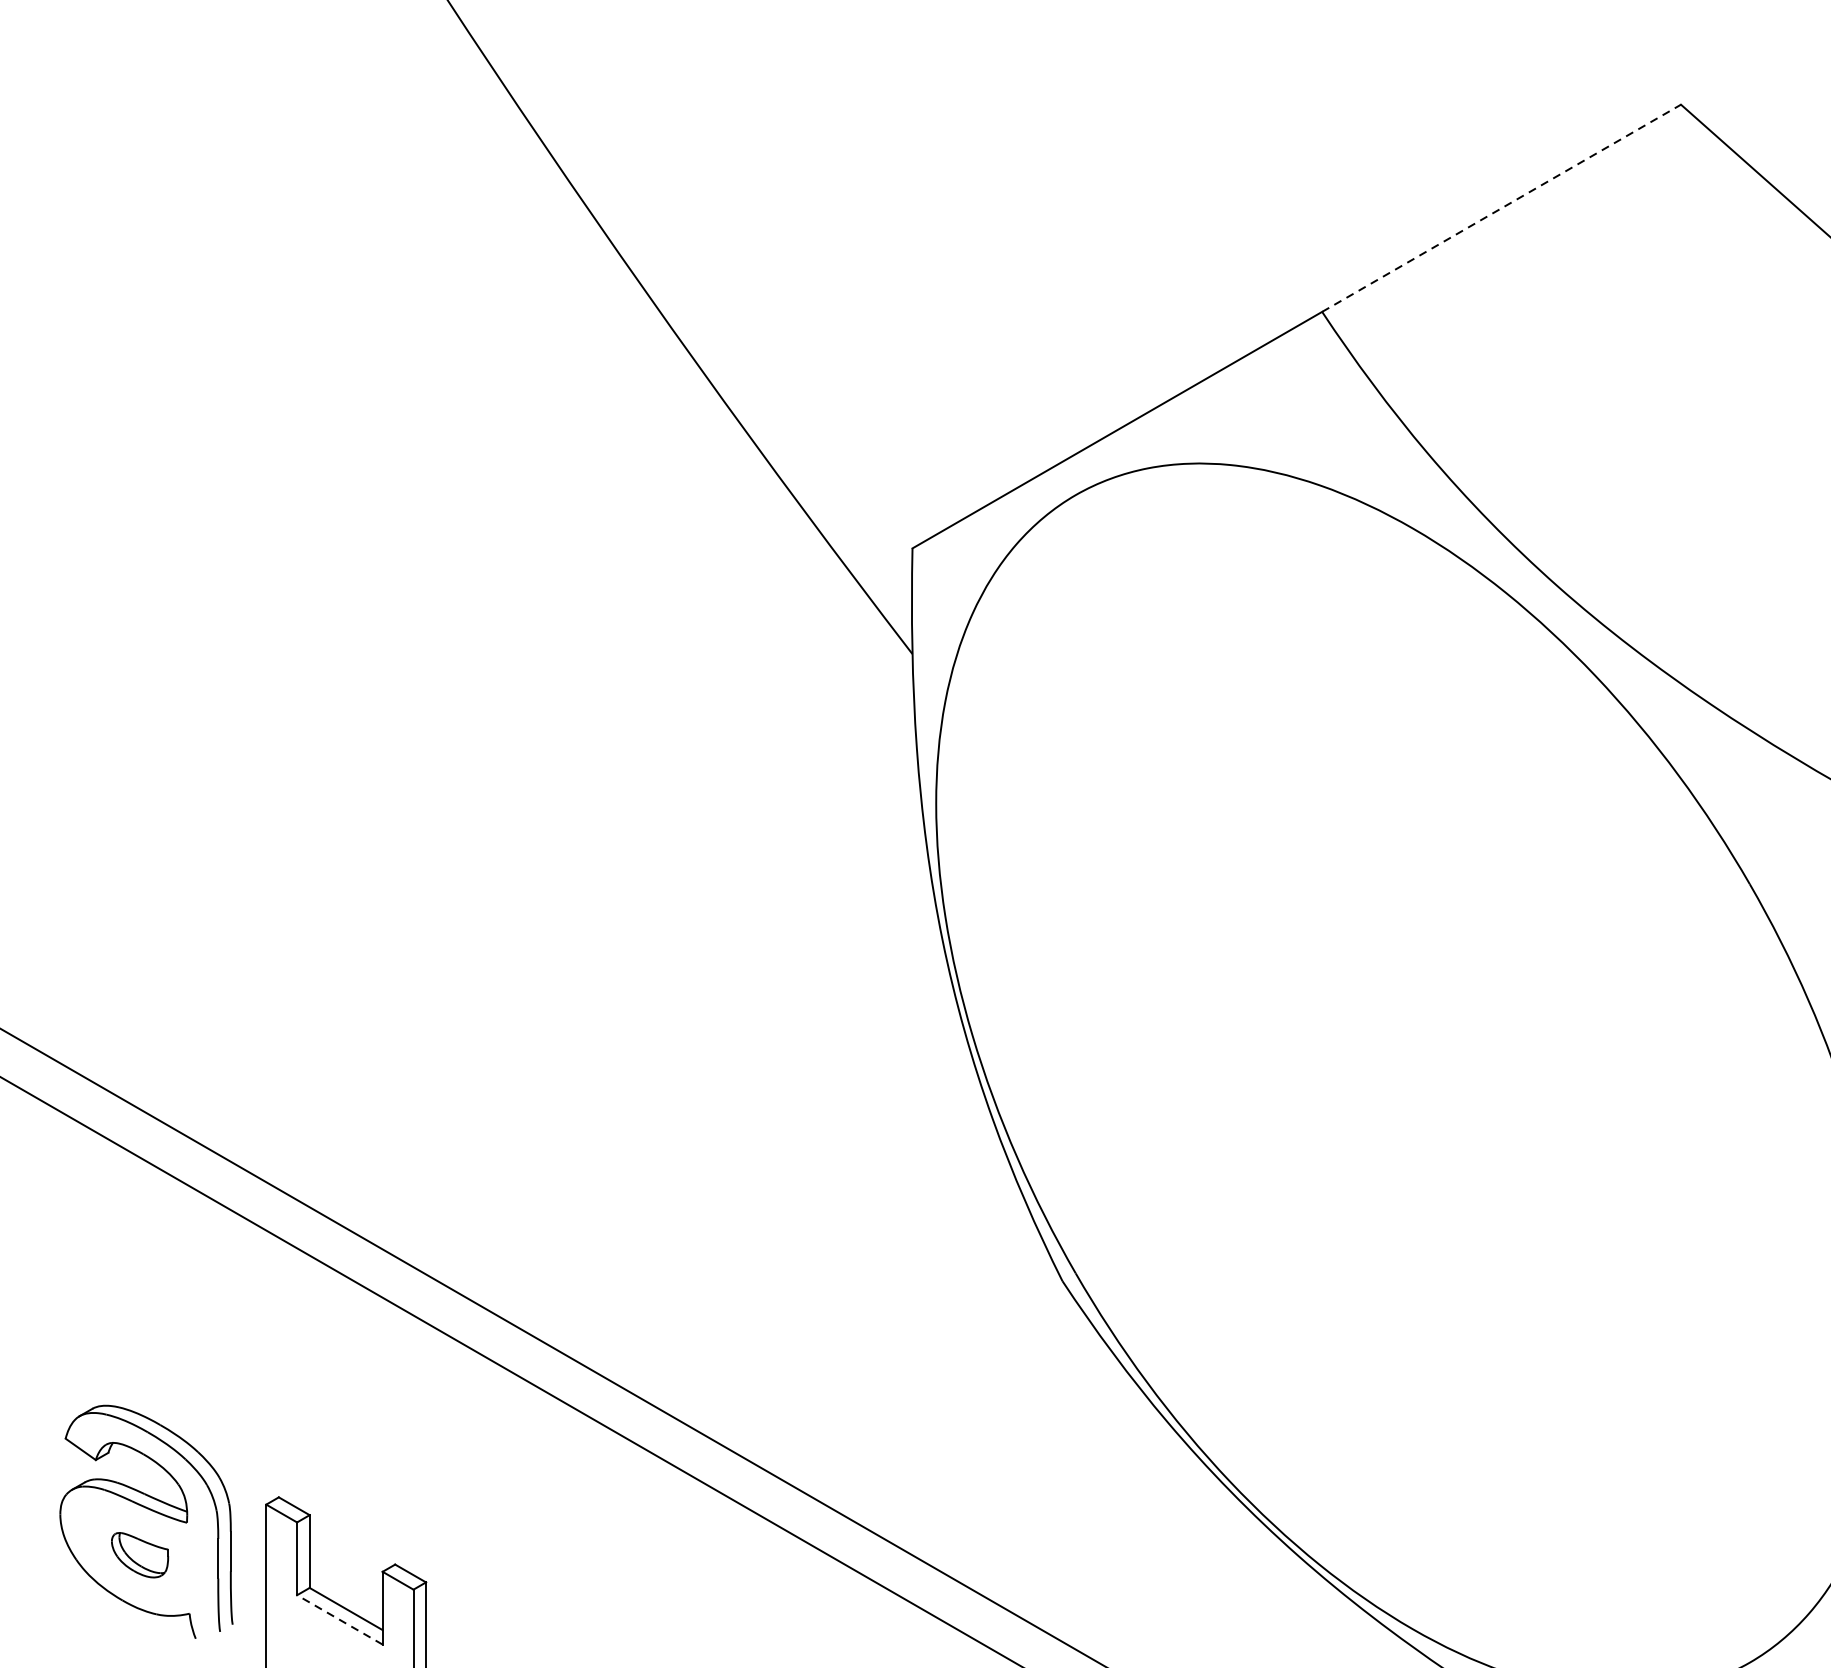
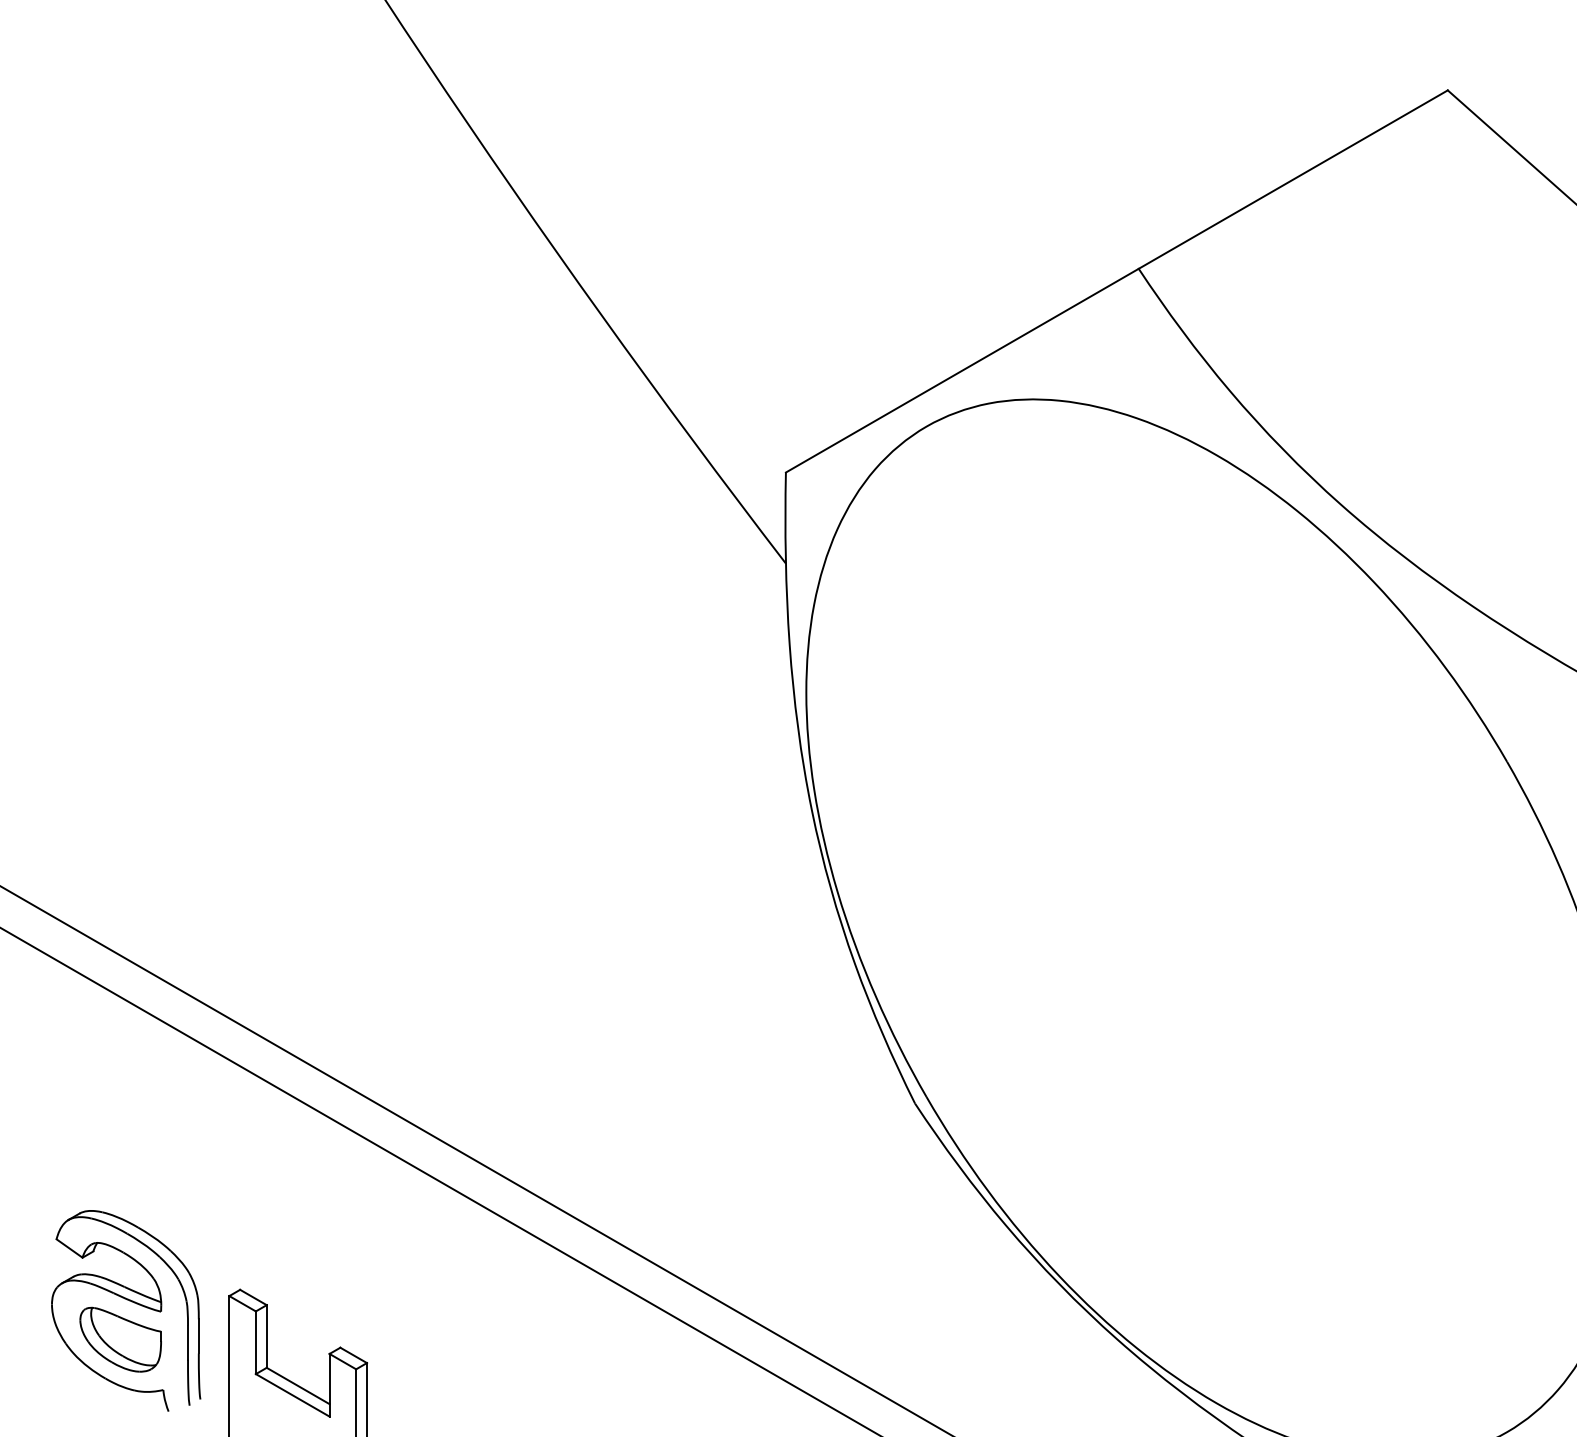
line: (1501, 208) -> (1293, 179), dashed -> solid
part: (139, 1555) -> (120, 1339), size x1.67
line: (339, 1620) -> (292, 1395), dashed -> solid

